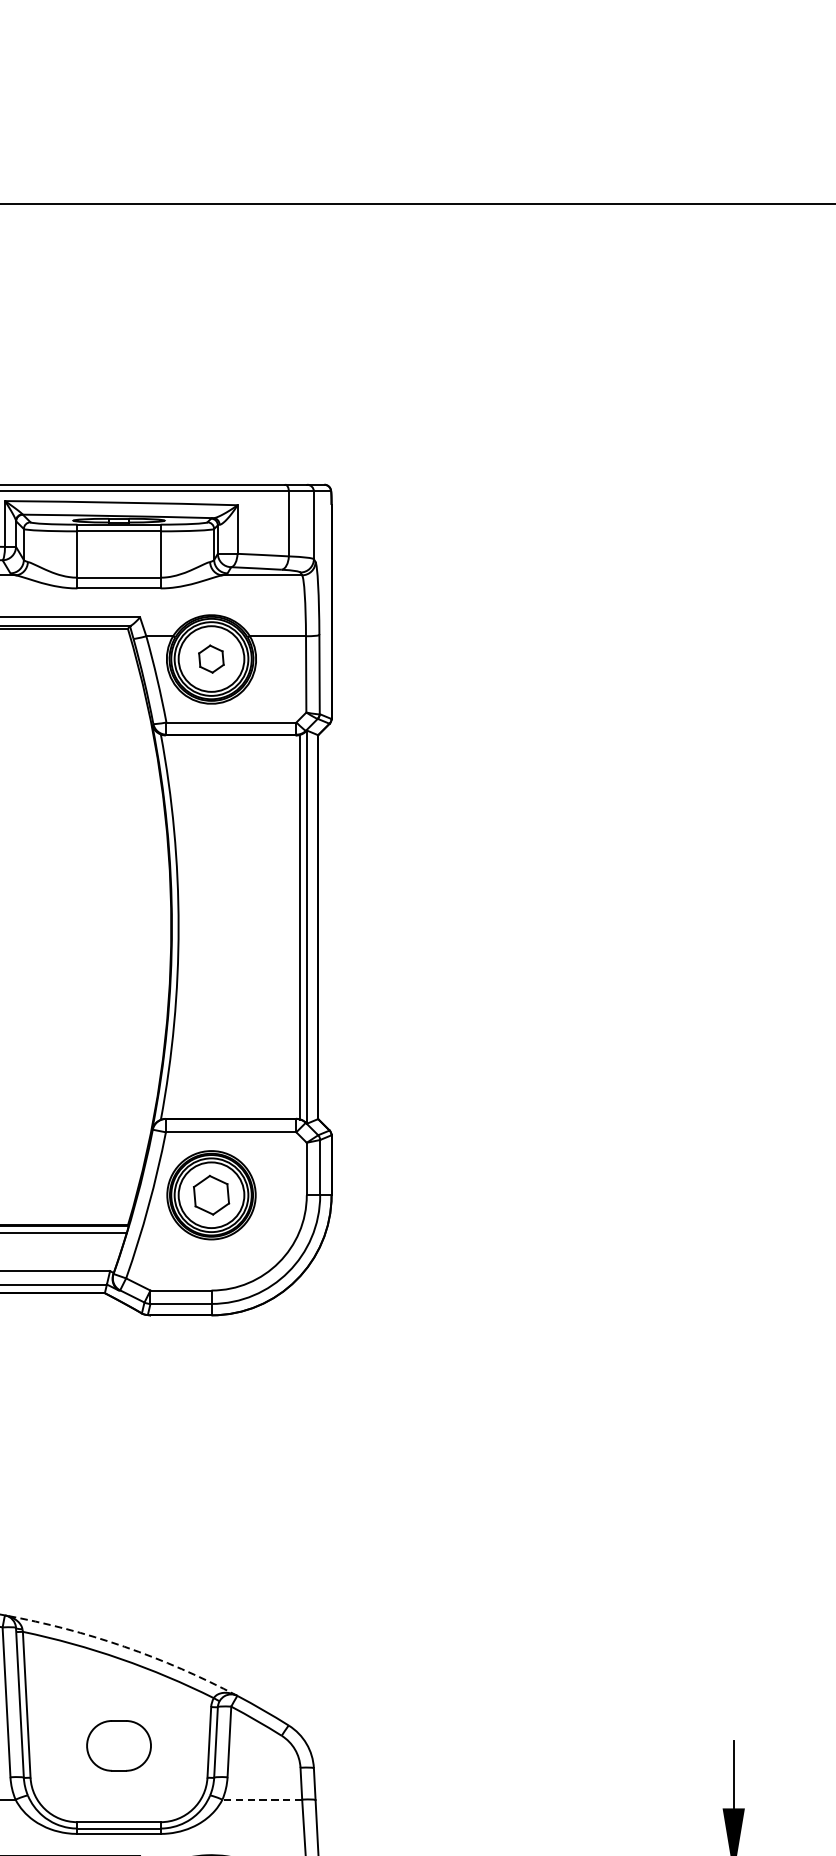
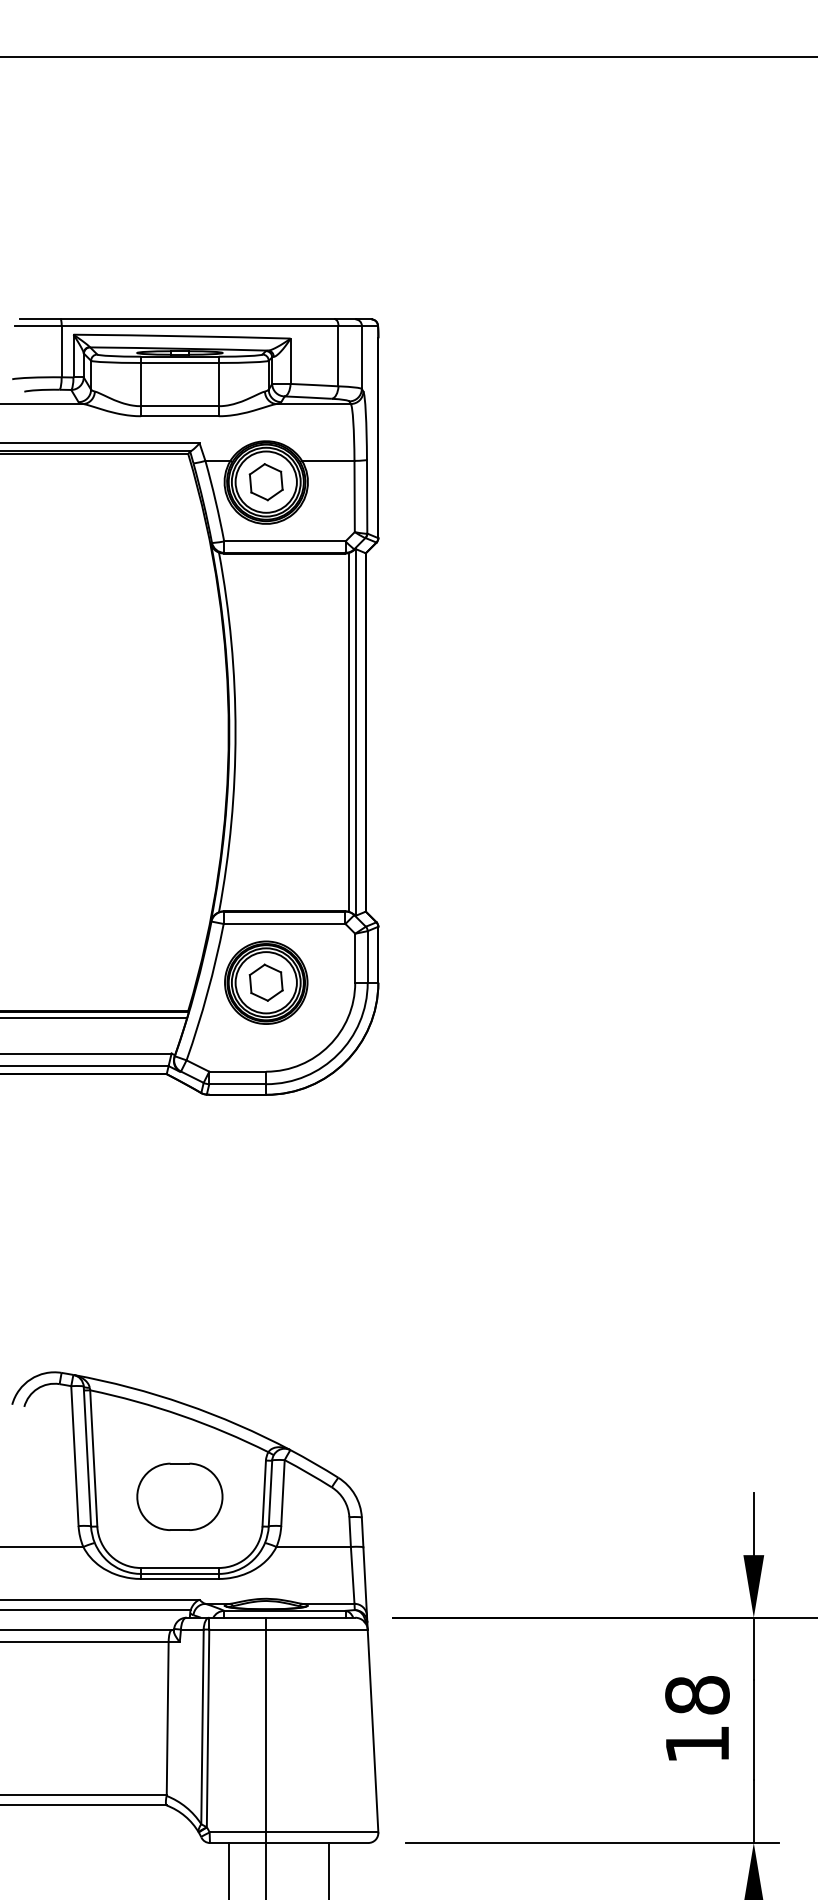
part: (210, 659) -> (265, 482), size x1.43
arc: (123, 1647) -> (184, 1404), dashed -> solid
part: (118, 1745) -> (179, 1496), size x1.43
line: (262, 1799) -> (313, 1546), dashed -> solid

